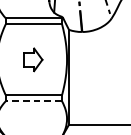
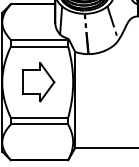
part: (32, 59) -> (38, 82), size x1.67
line: (33, 101) -> (39, 124), dashed -> solid

